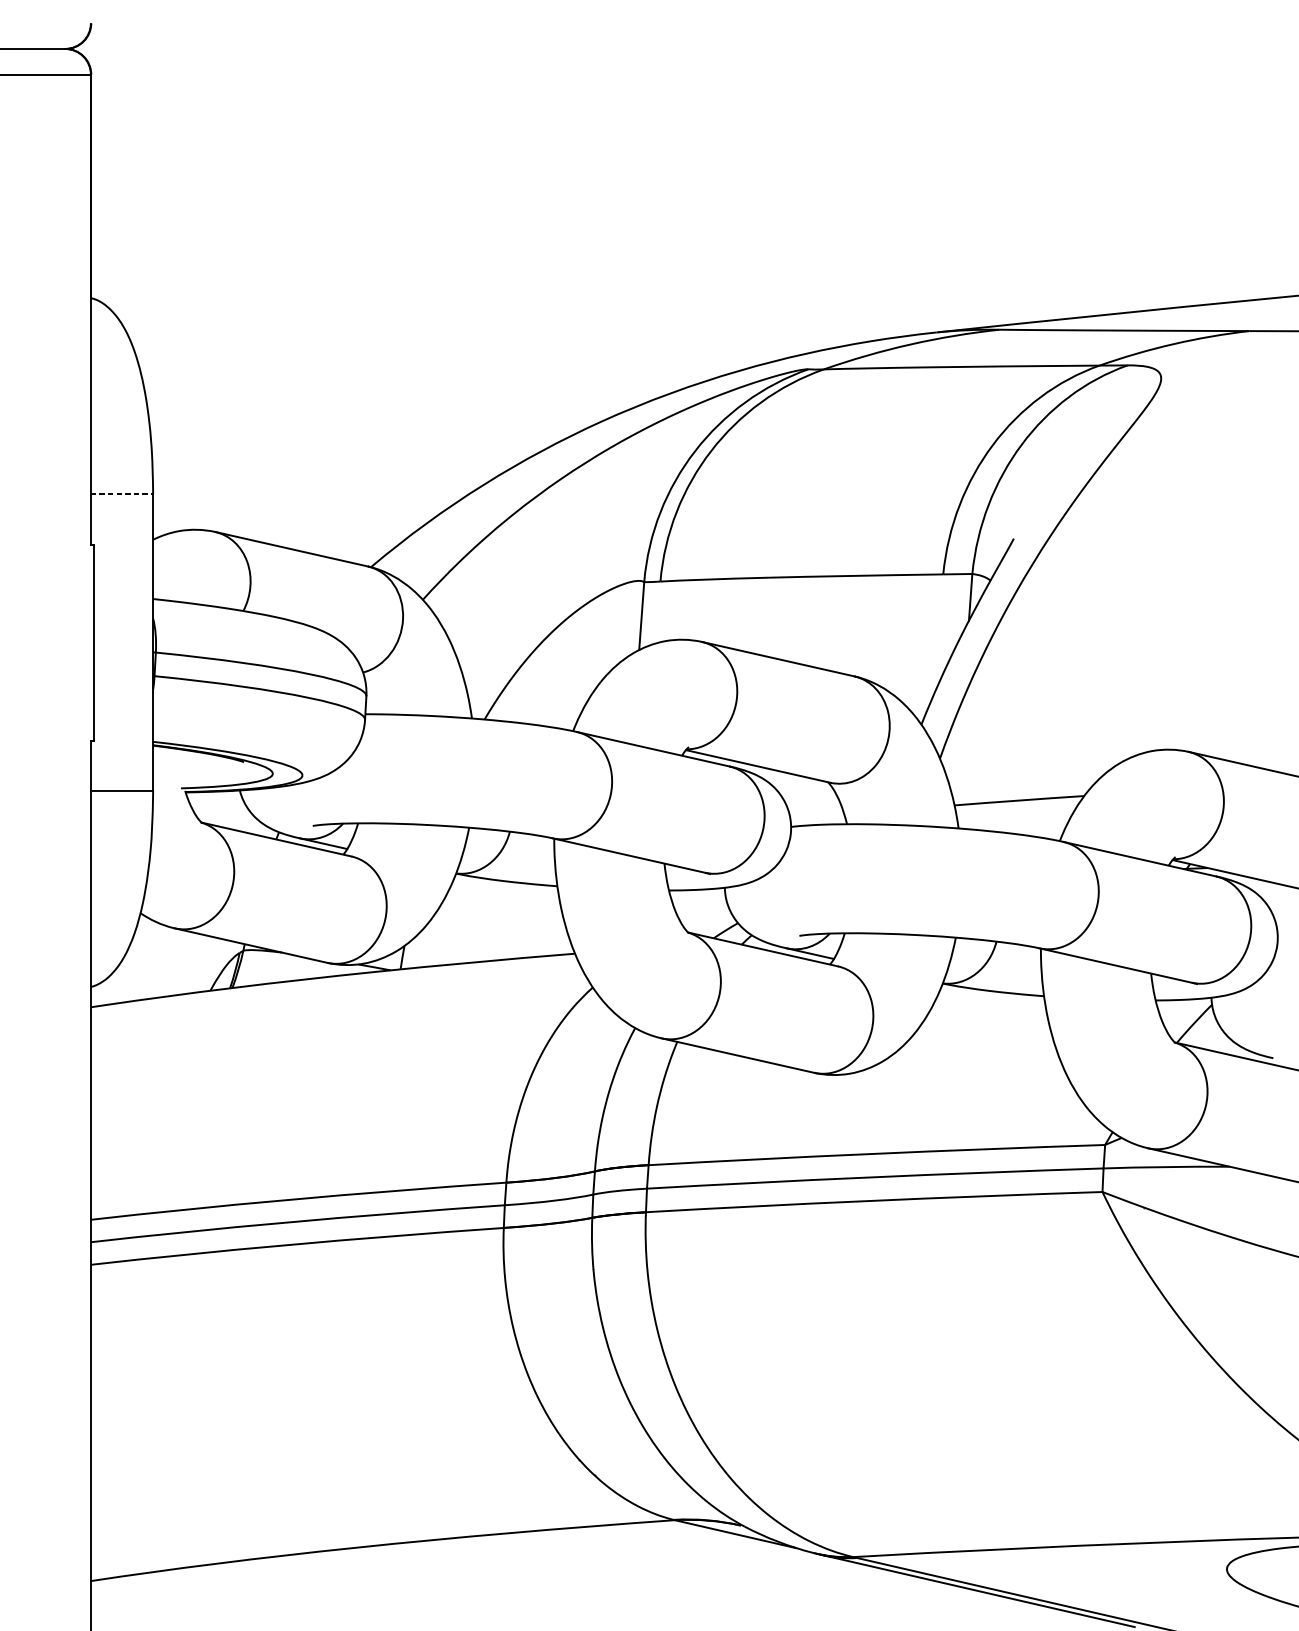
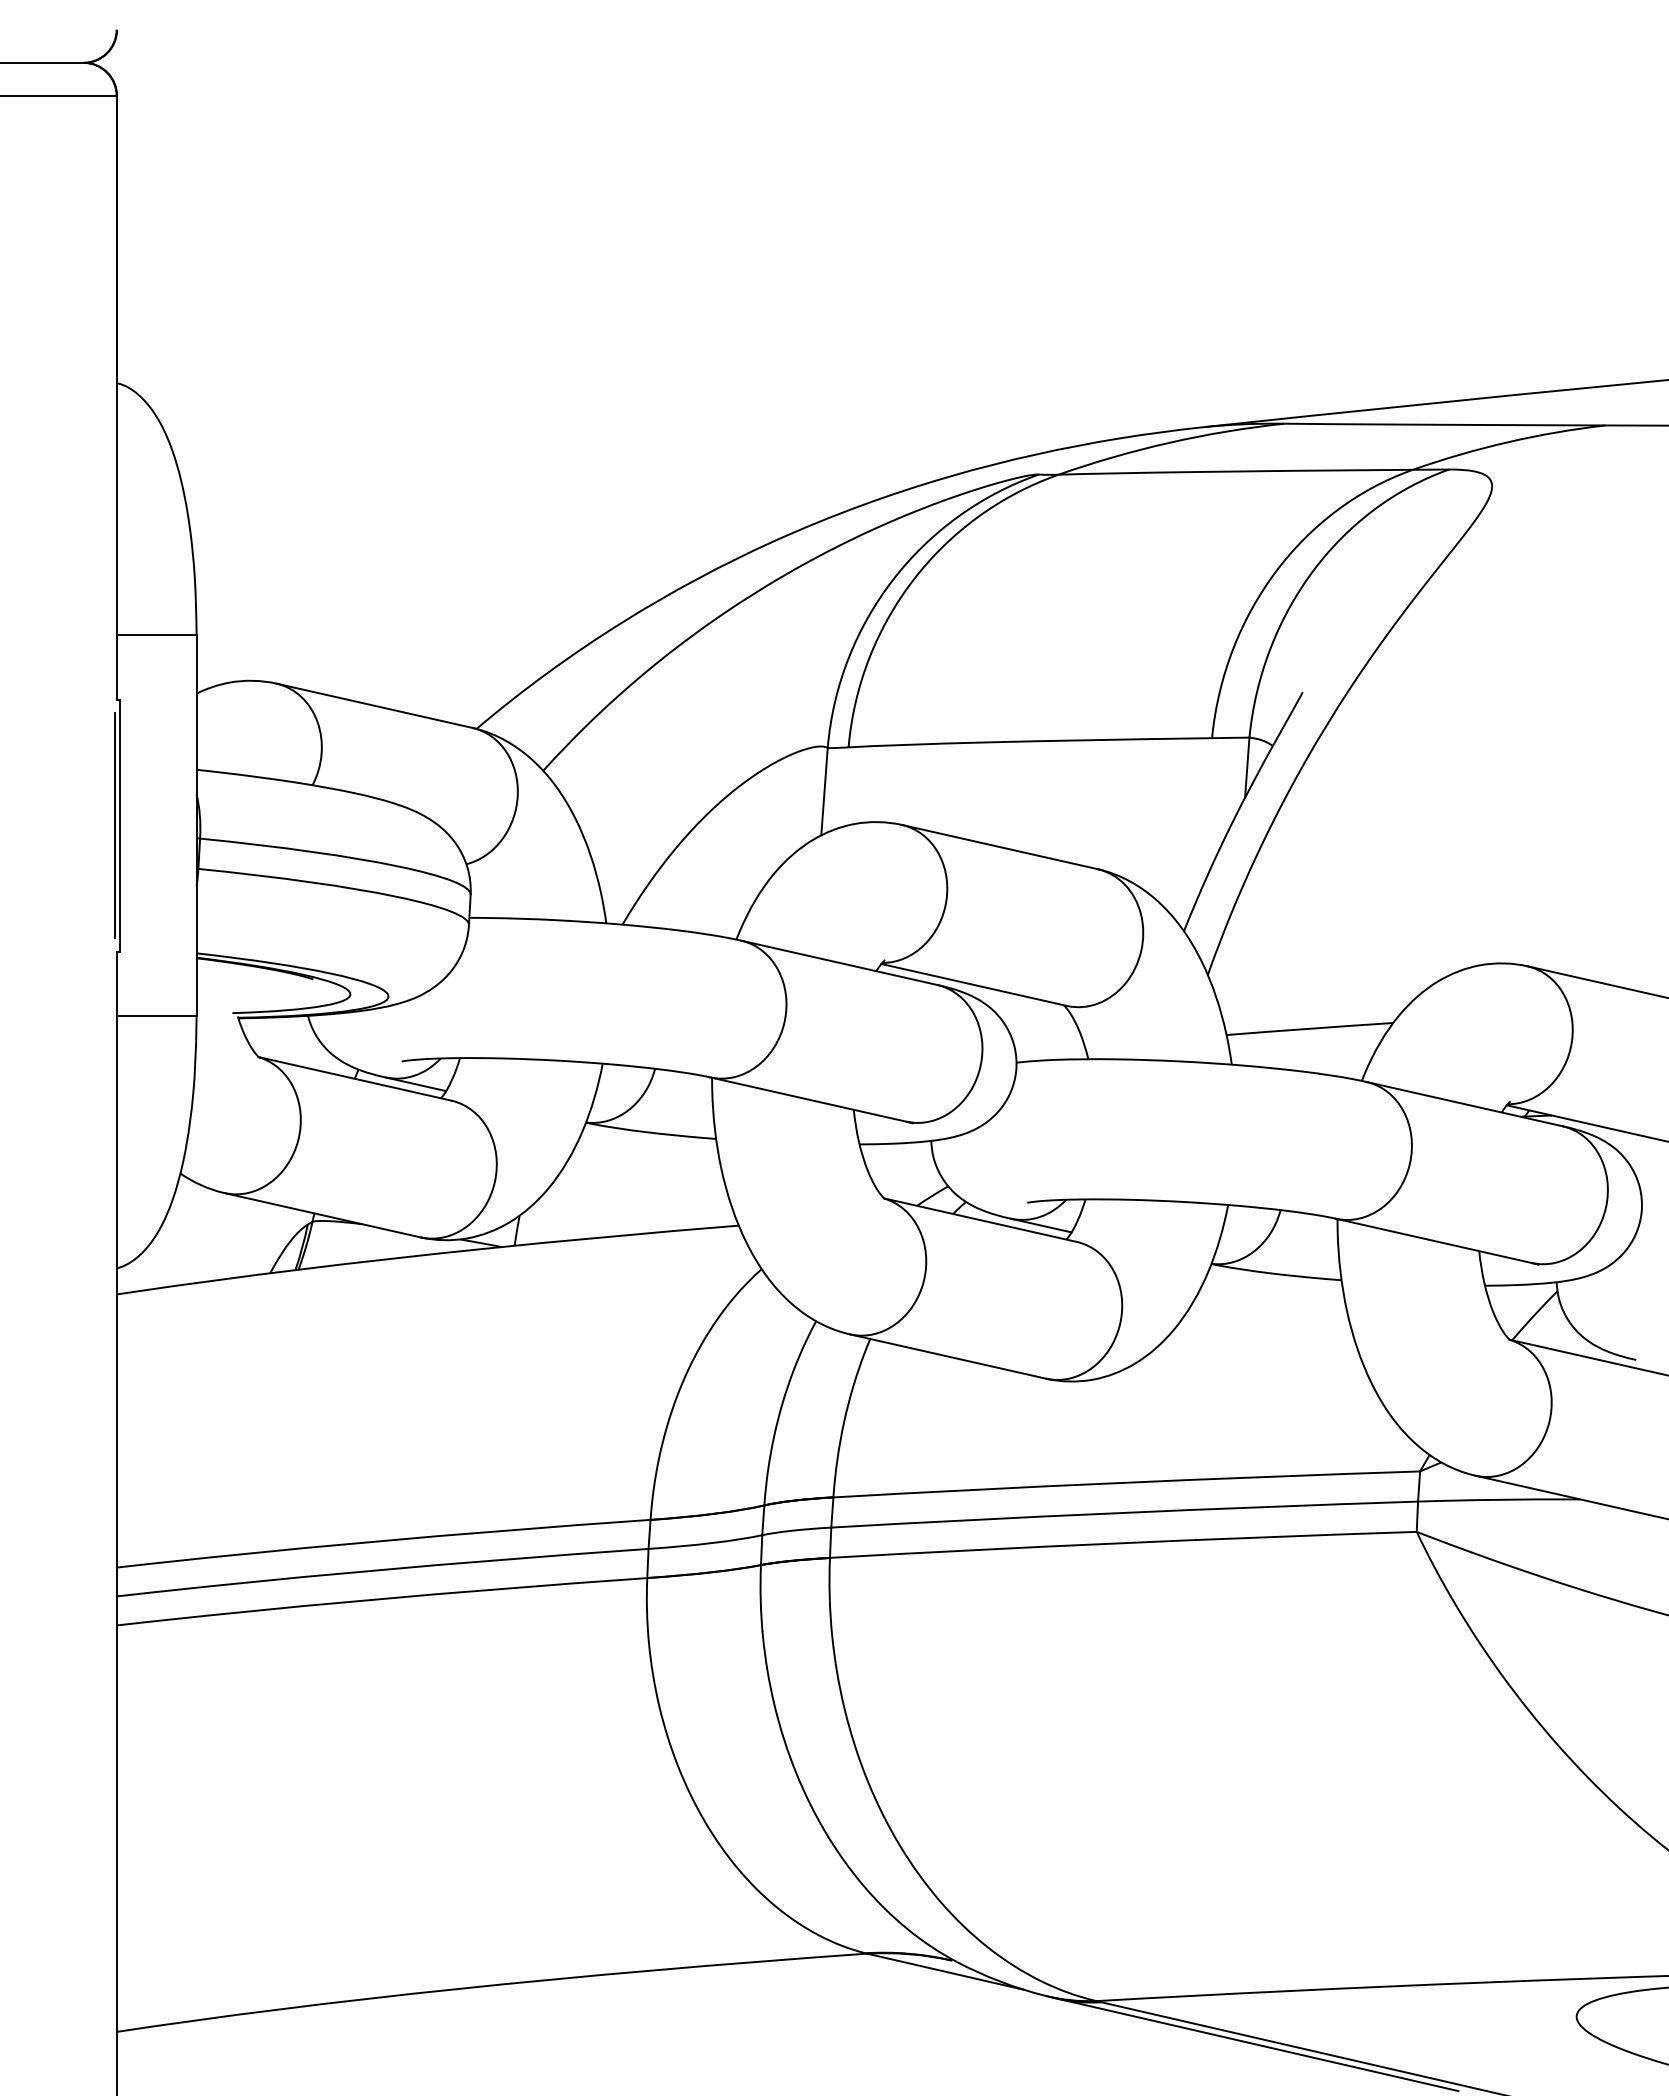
line: (122, 493) -> (157, 634), dashed -> solid
line: (90, 642) -> (115, 825), added

